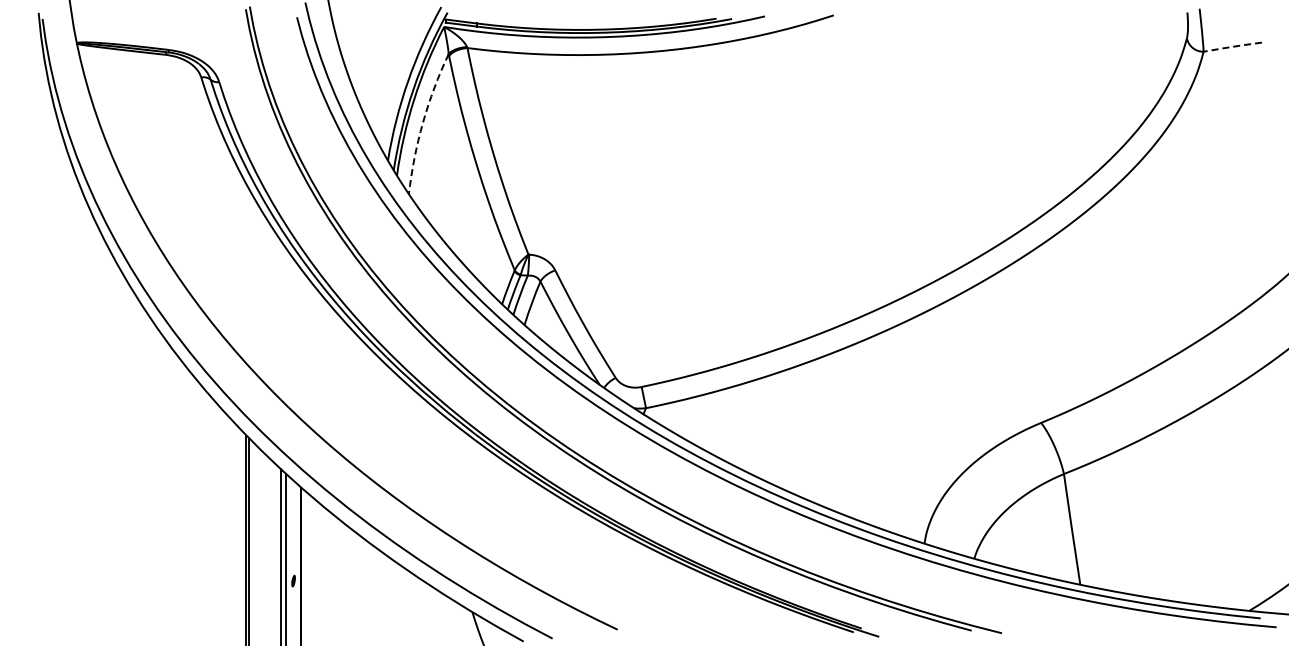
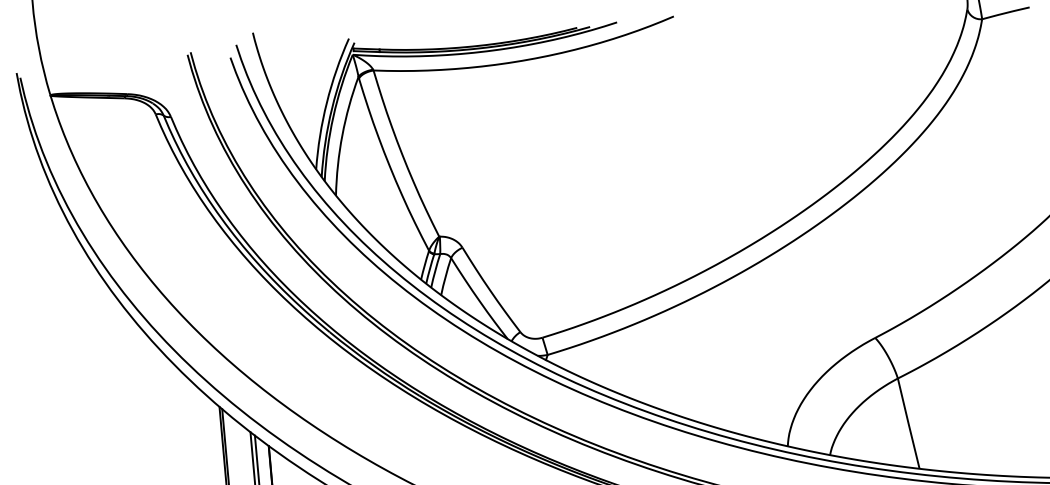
line: (1232, 46) -> (1005, 12), dashed -> solid
arc: (423, 122) -> (342, 135), dashed -> solid

